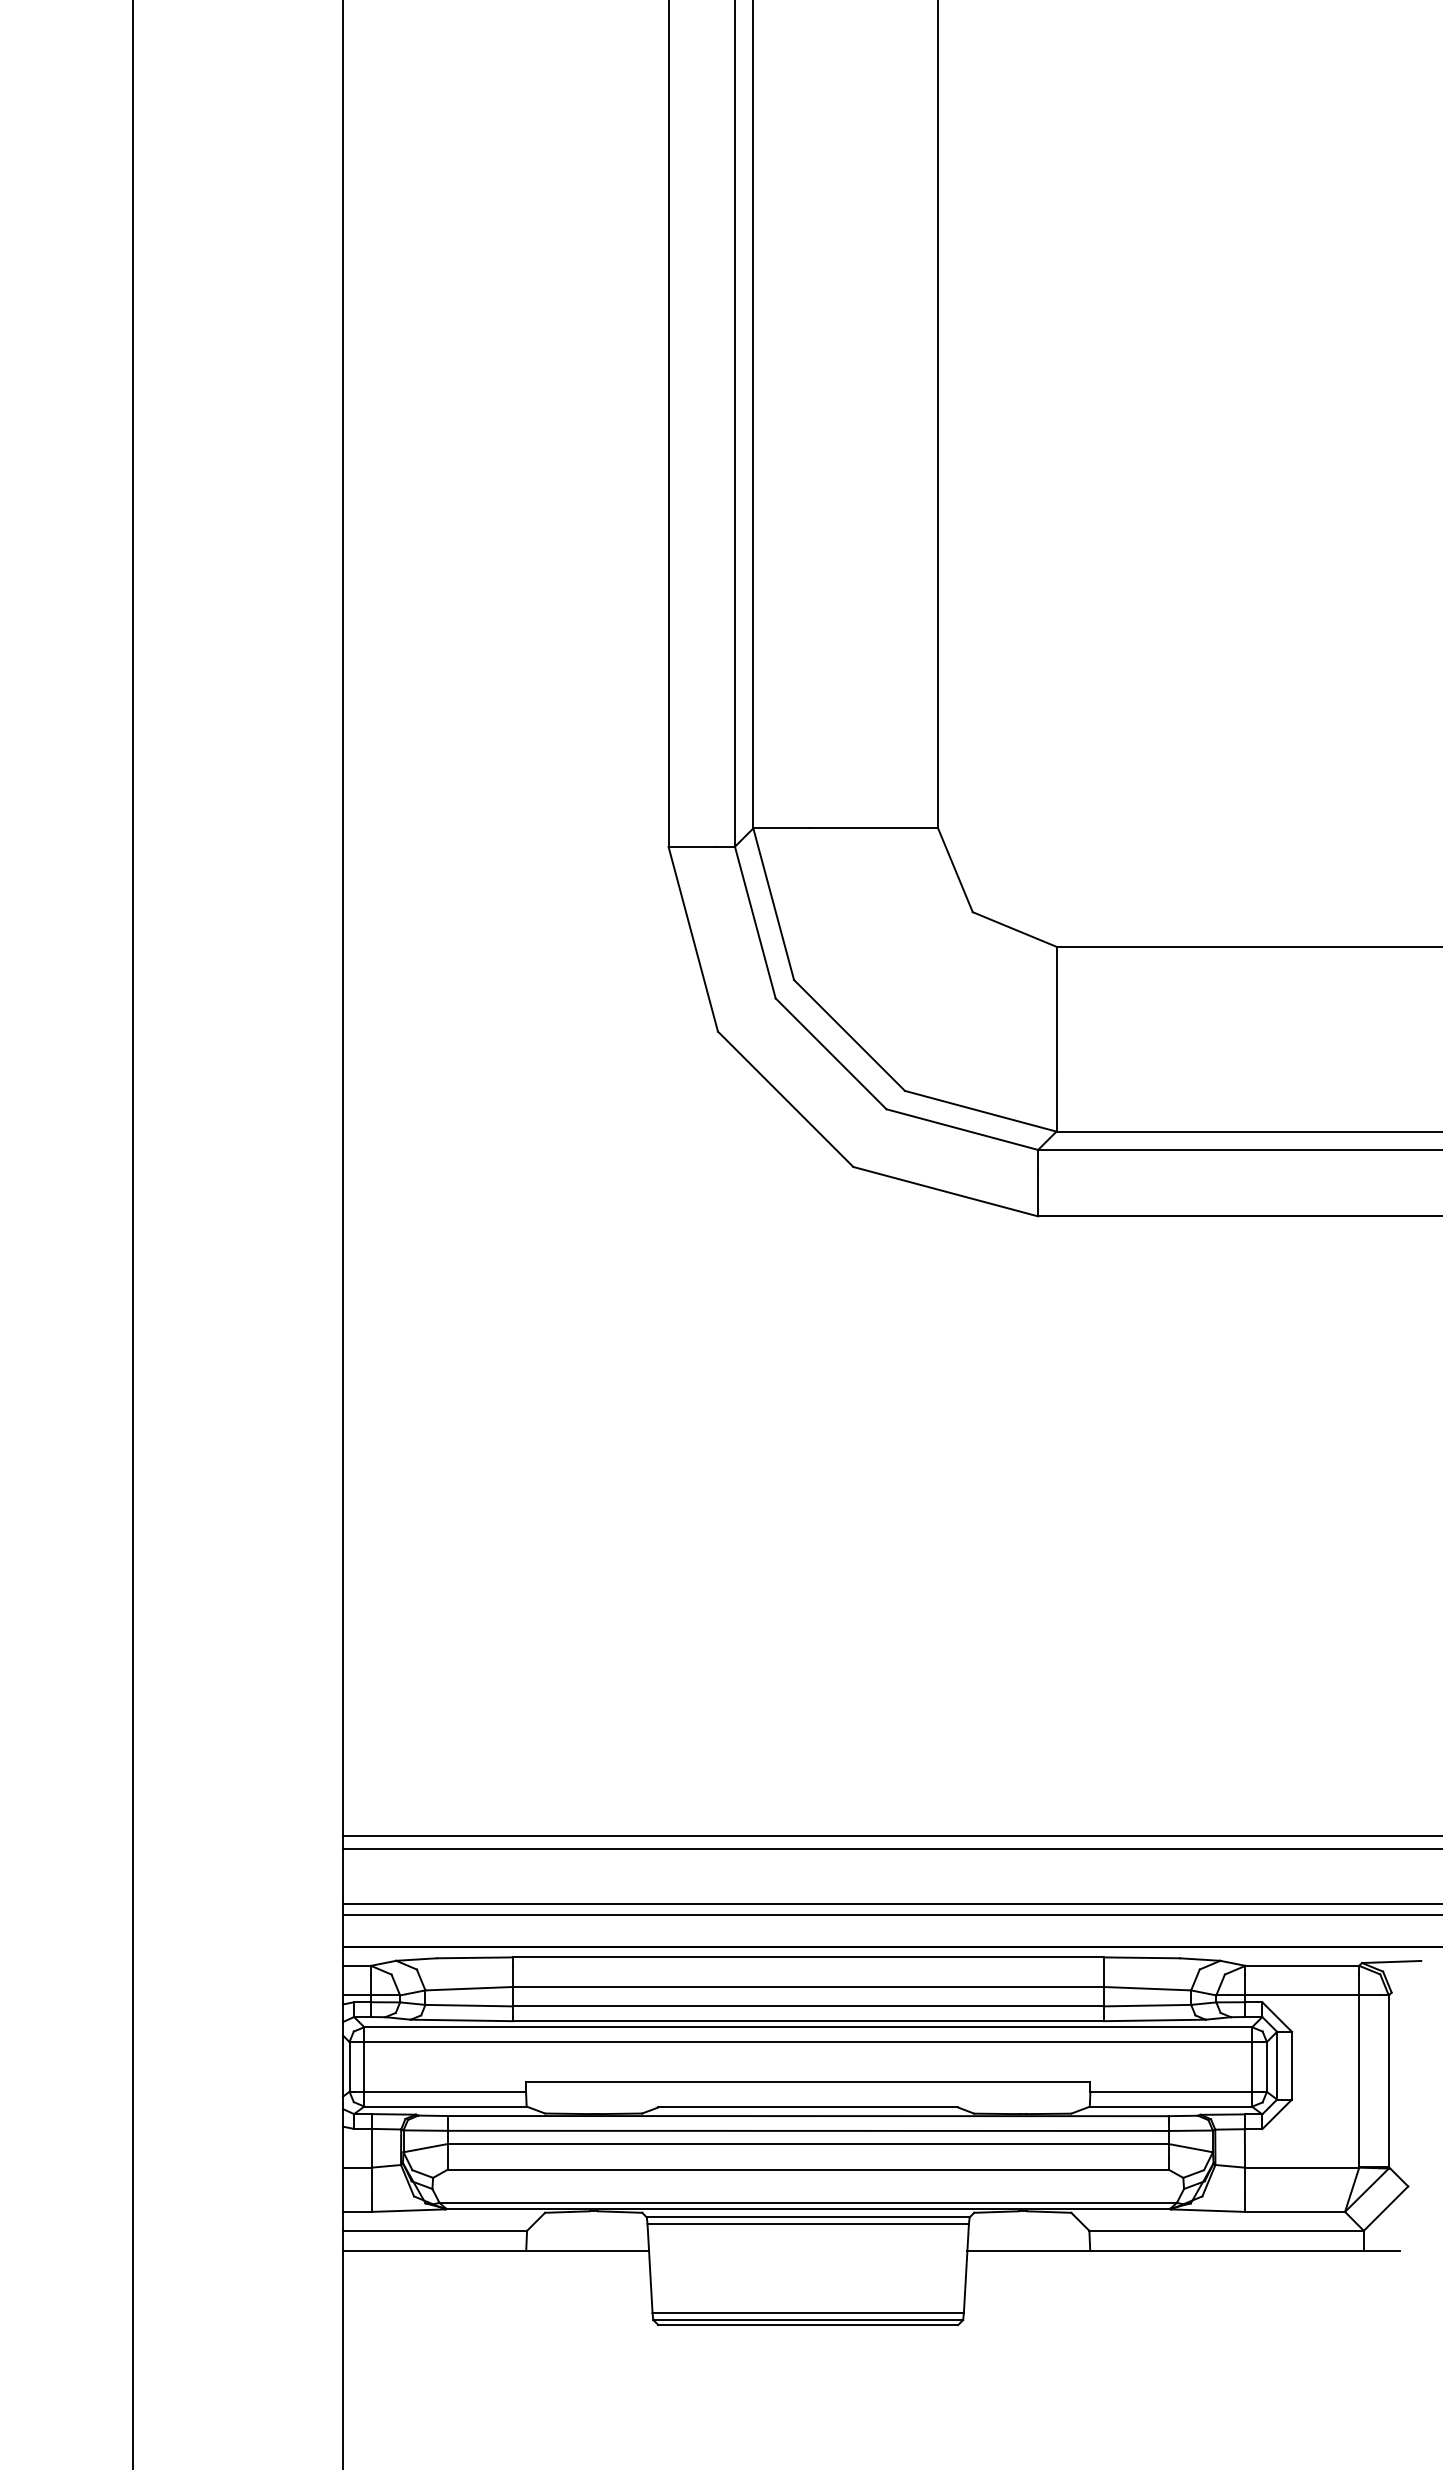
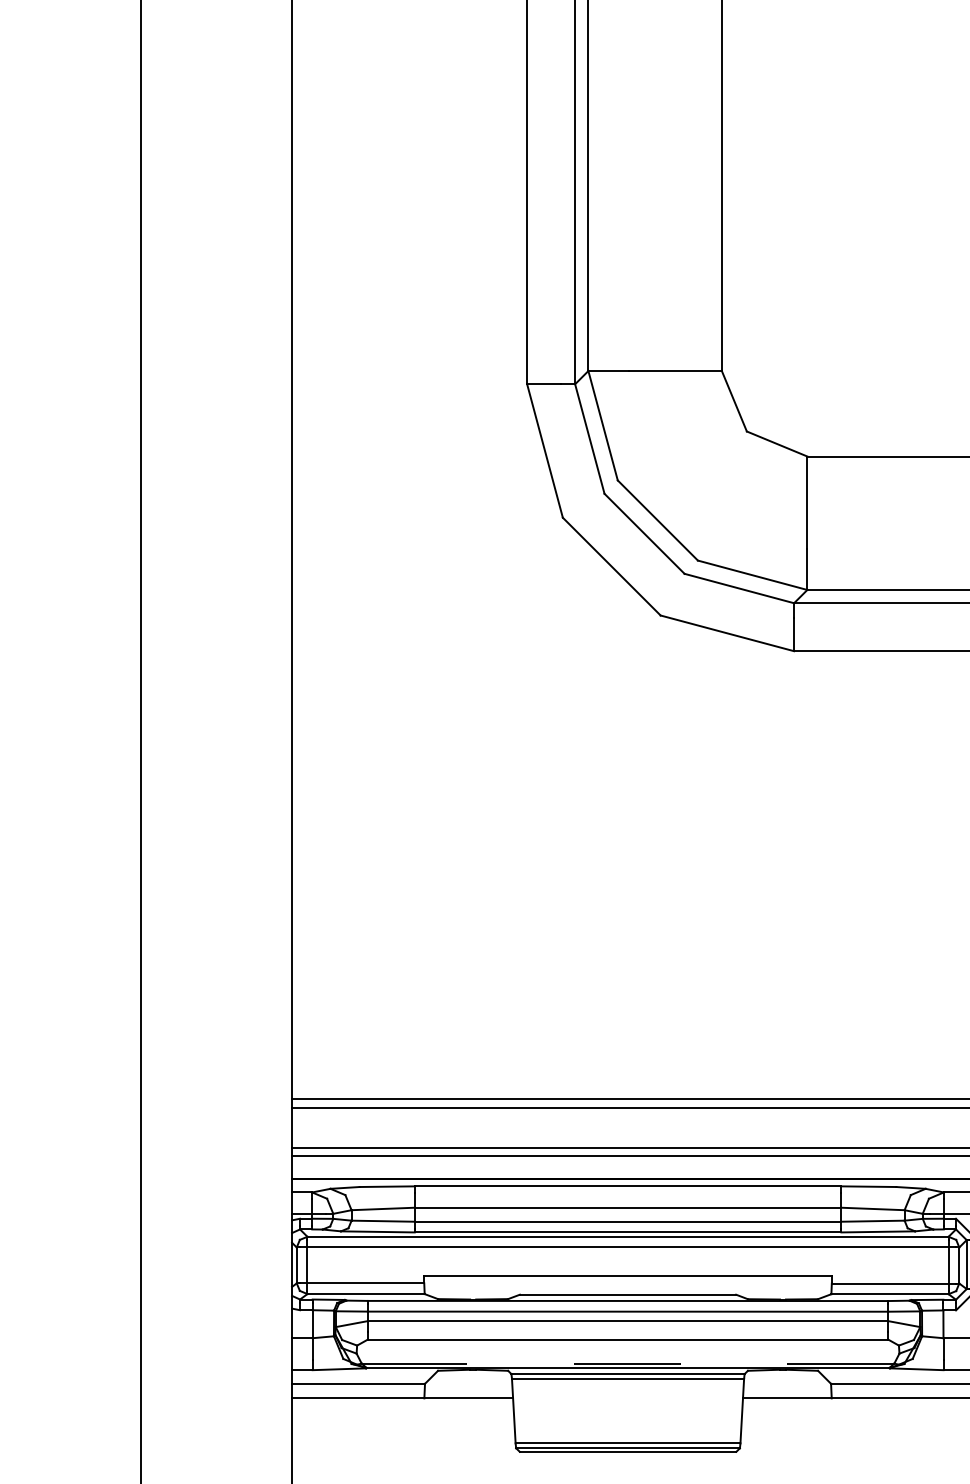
line: (808, 2202) -> (628, 1363), solid -> dashed

